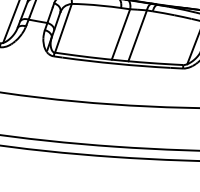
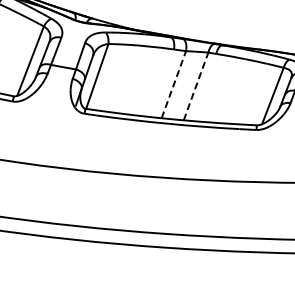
line: (120, 34) -> (173, 84), solid -> dashed
line: (137, 35) -> (196, 86), solid -> dashed

